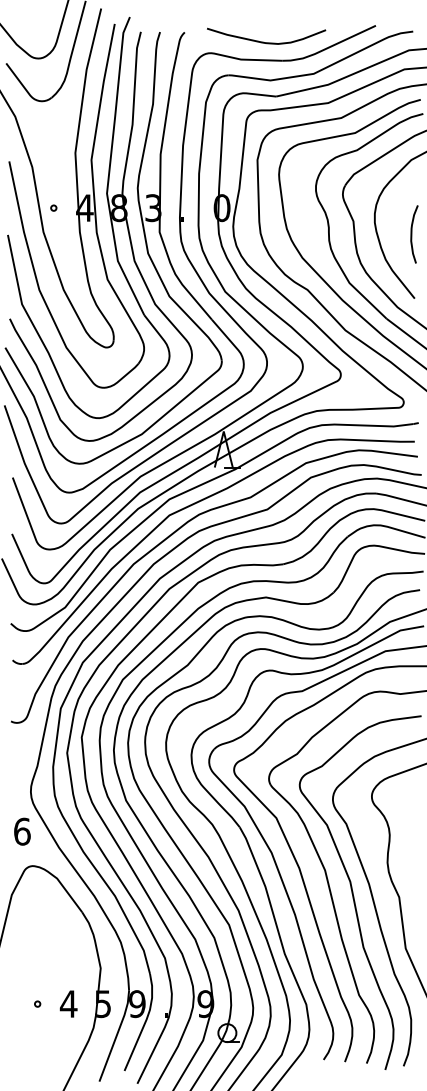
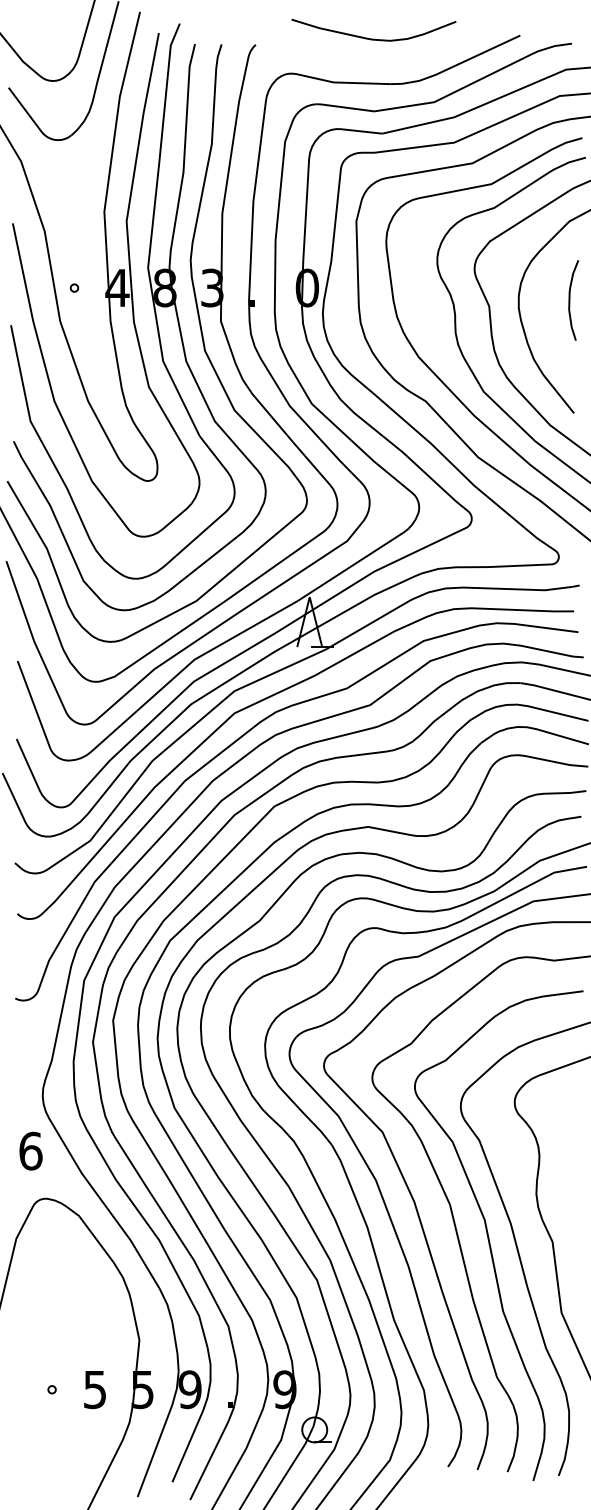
curve: (266, 42) -> (373, 38), moved
curve: (412, 234) -> (570, 300), moved
text: (68, 1004) -> (94, 1390), 4 -> 5

